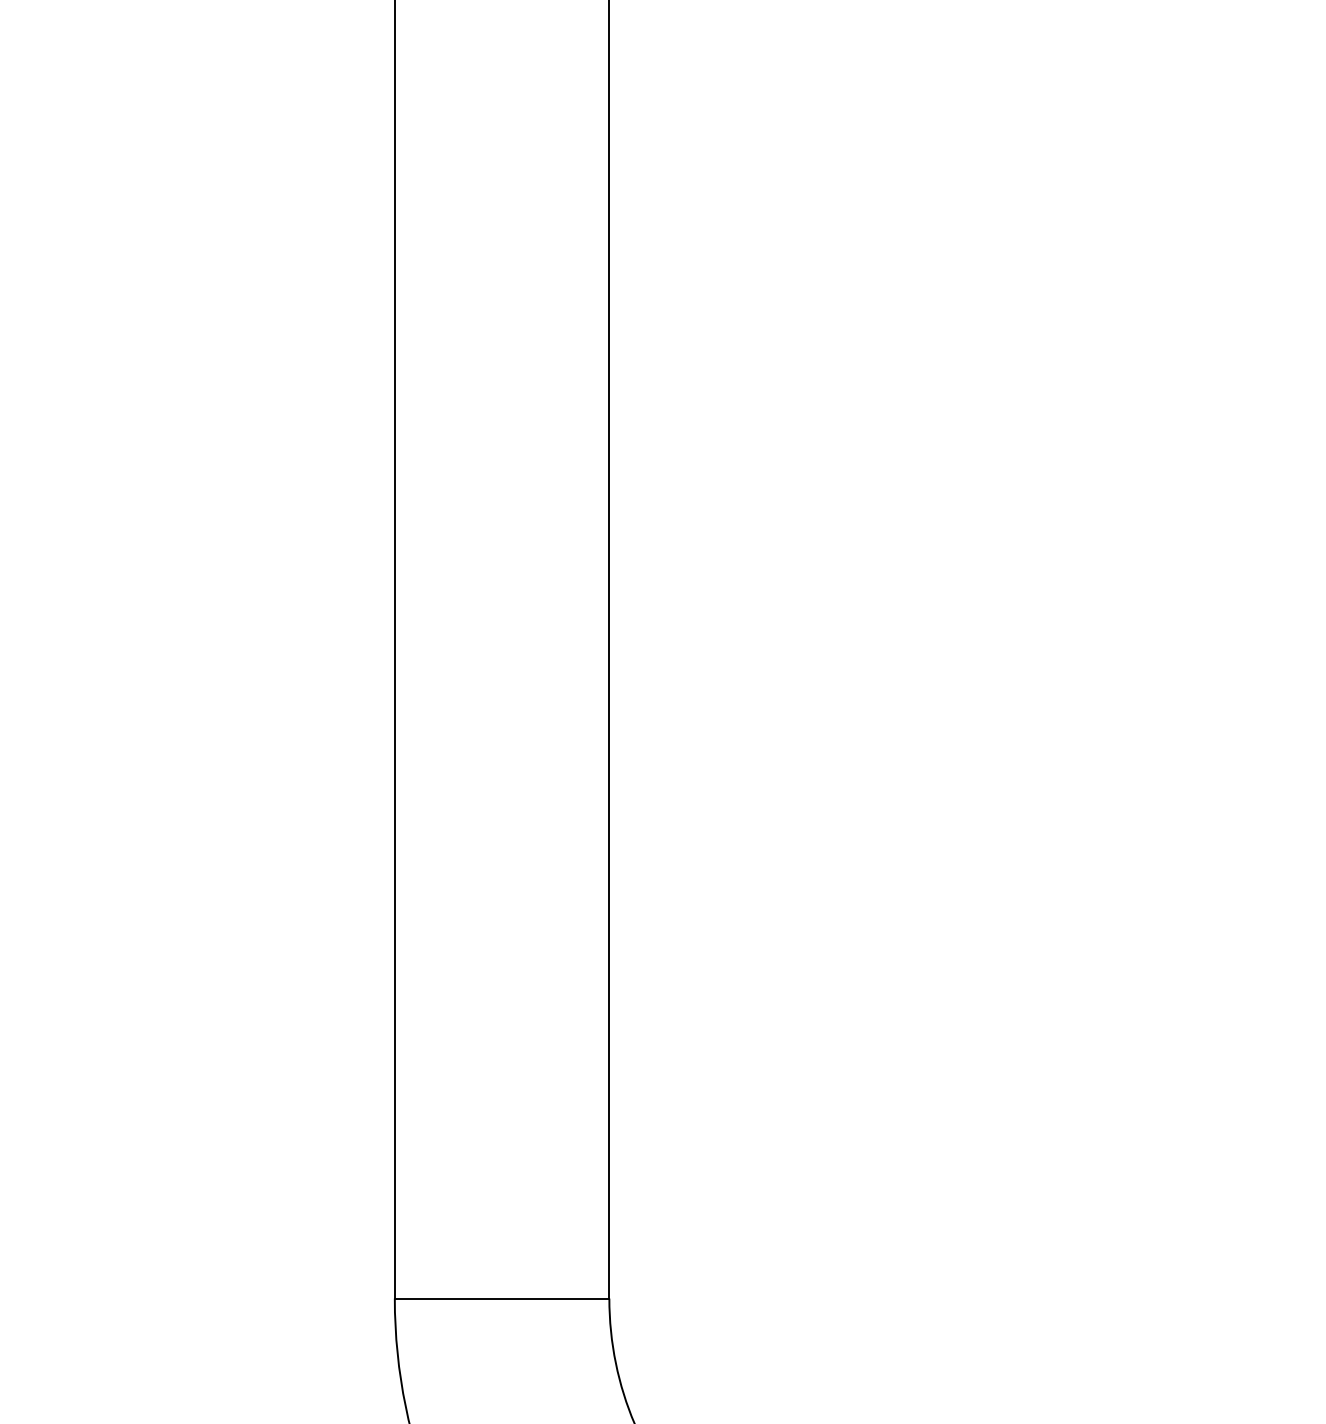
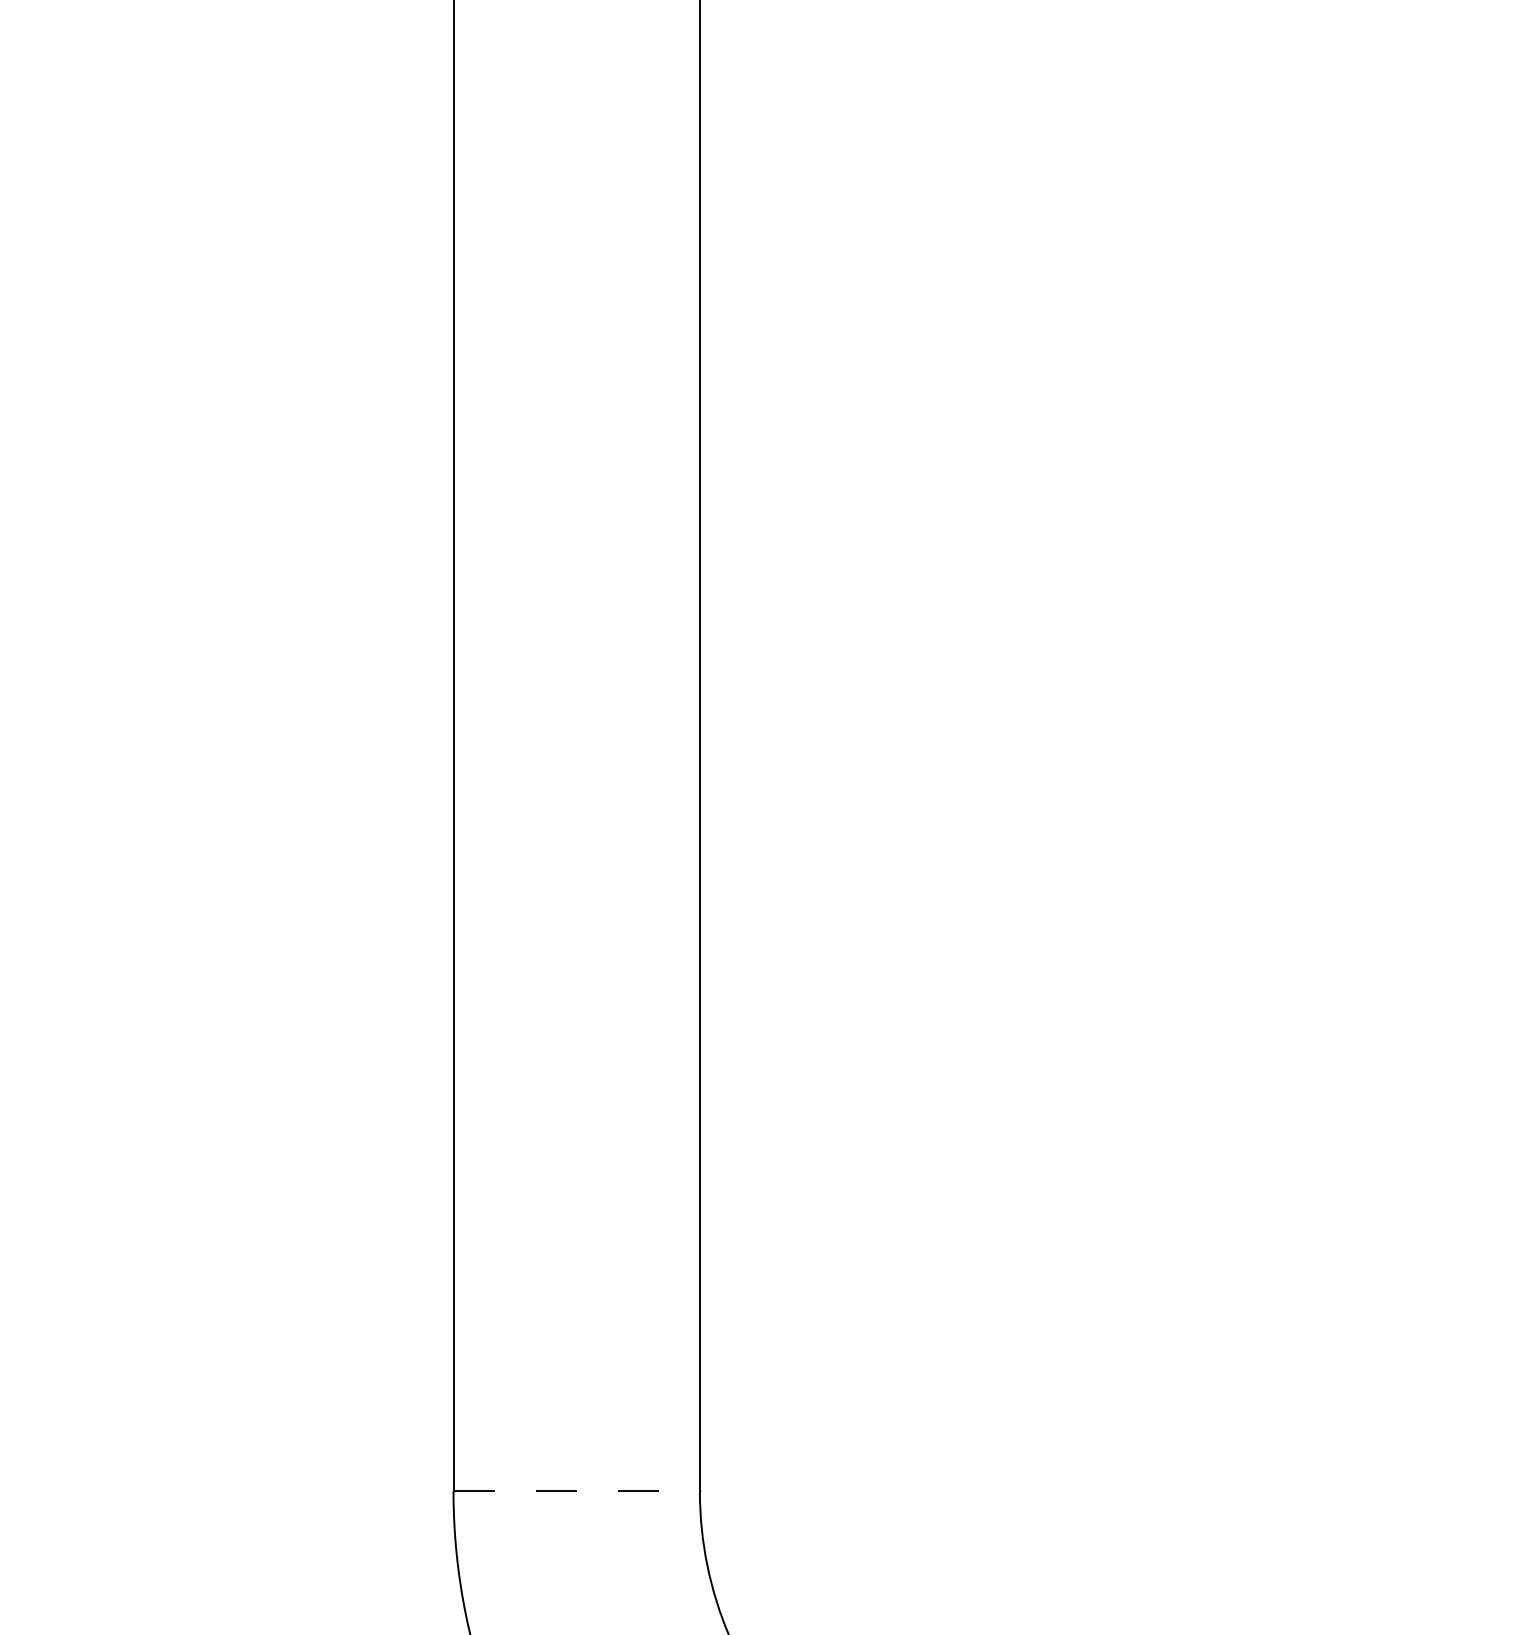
line: (502, 1298) -> (577, 1491), solid -> dashed

